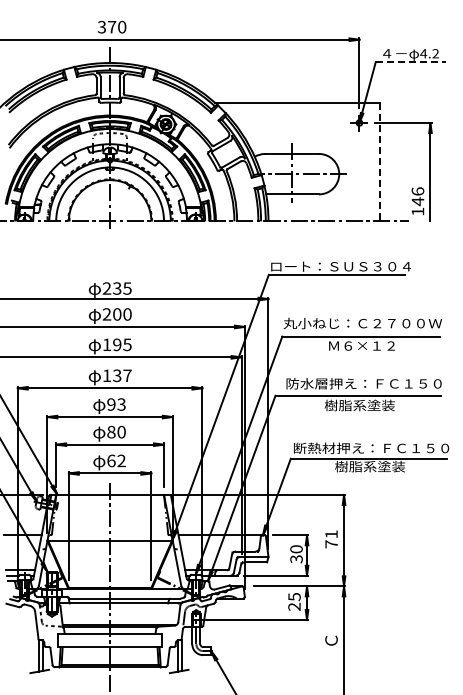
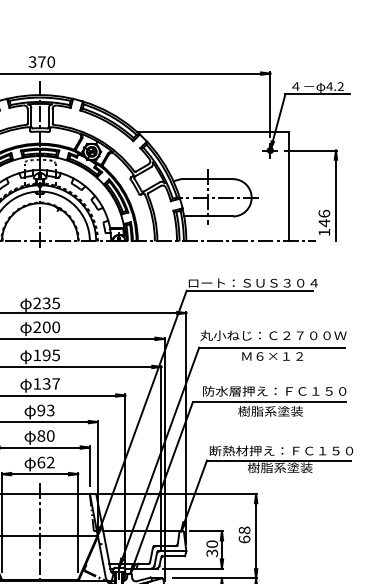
line: (410, 62) -> (317, 94), dashed -> solid
line: (379, 162) -> (288, 187), dashed -> solid
text: (331, 539) -> (244, 535), 71 -> 68

